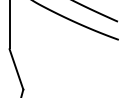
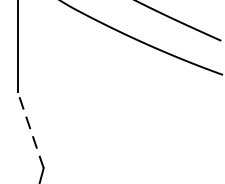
line: (16, 68) -> (30, 128), solid -> dashed

